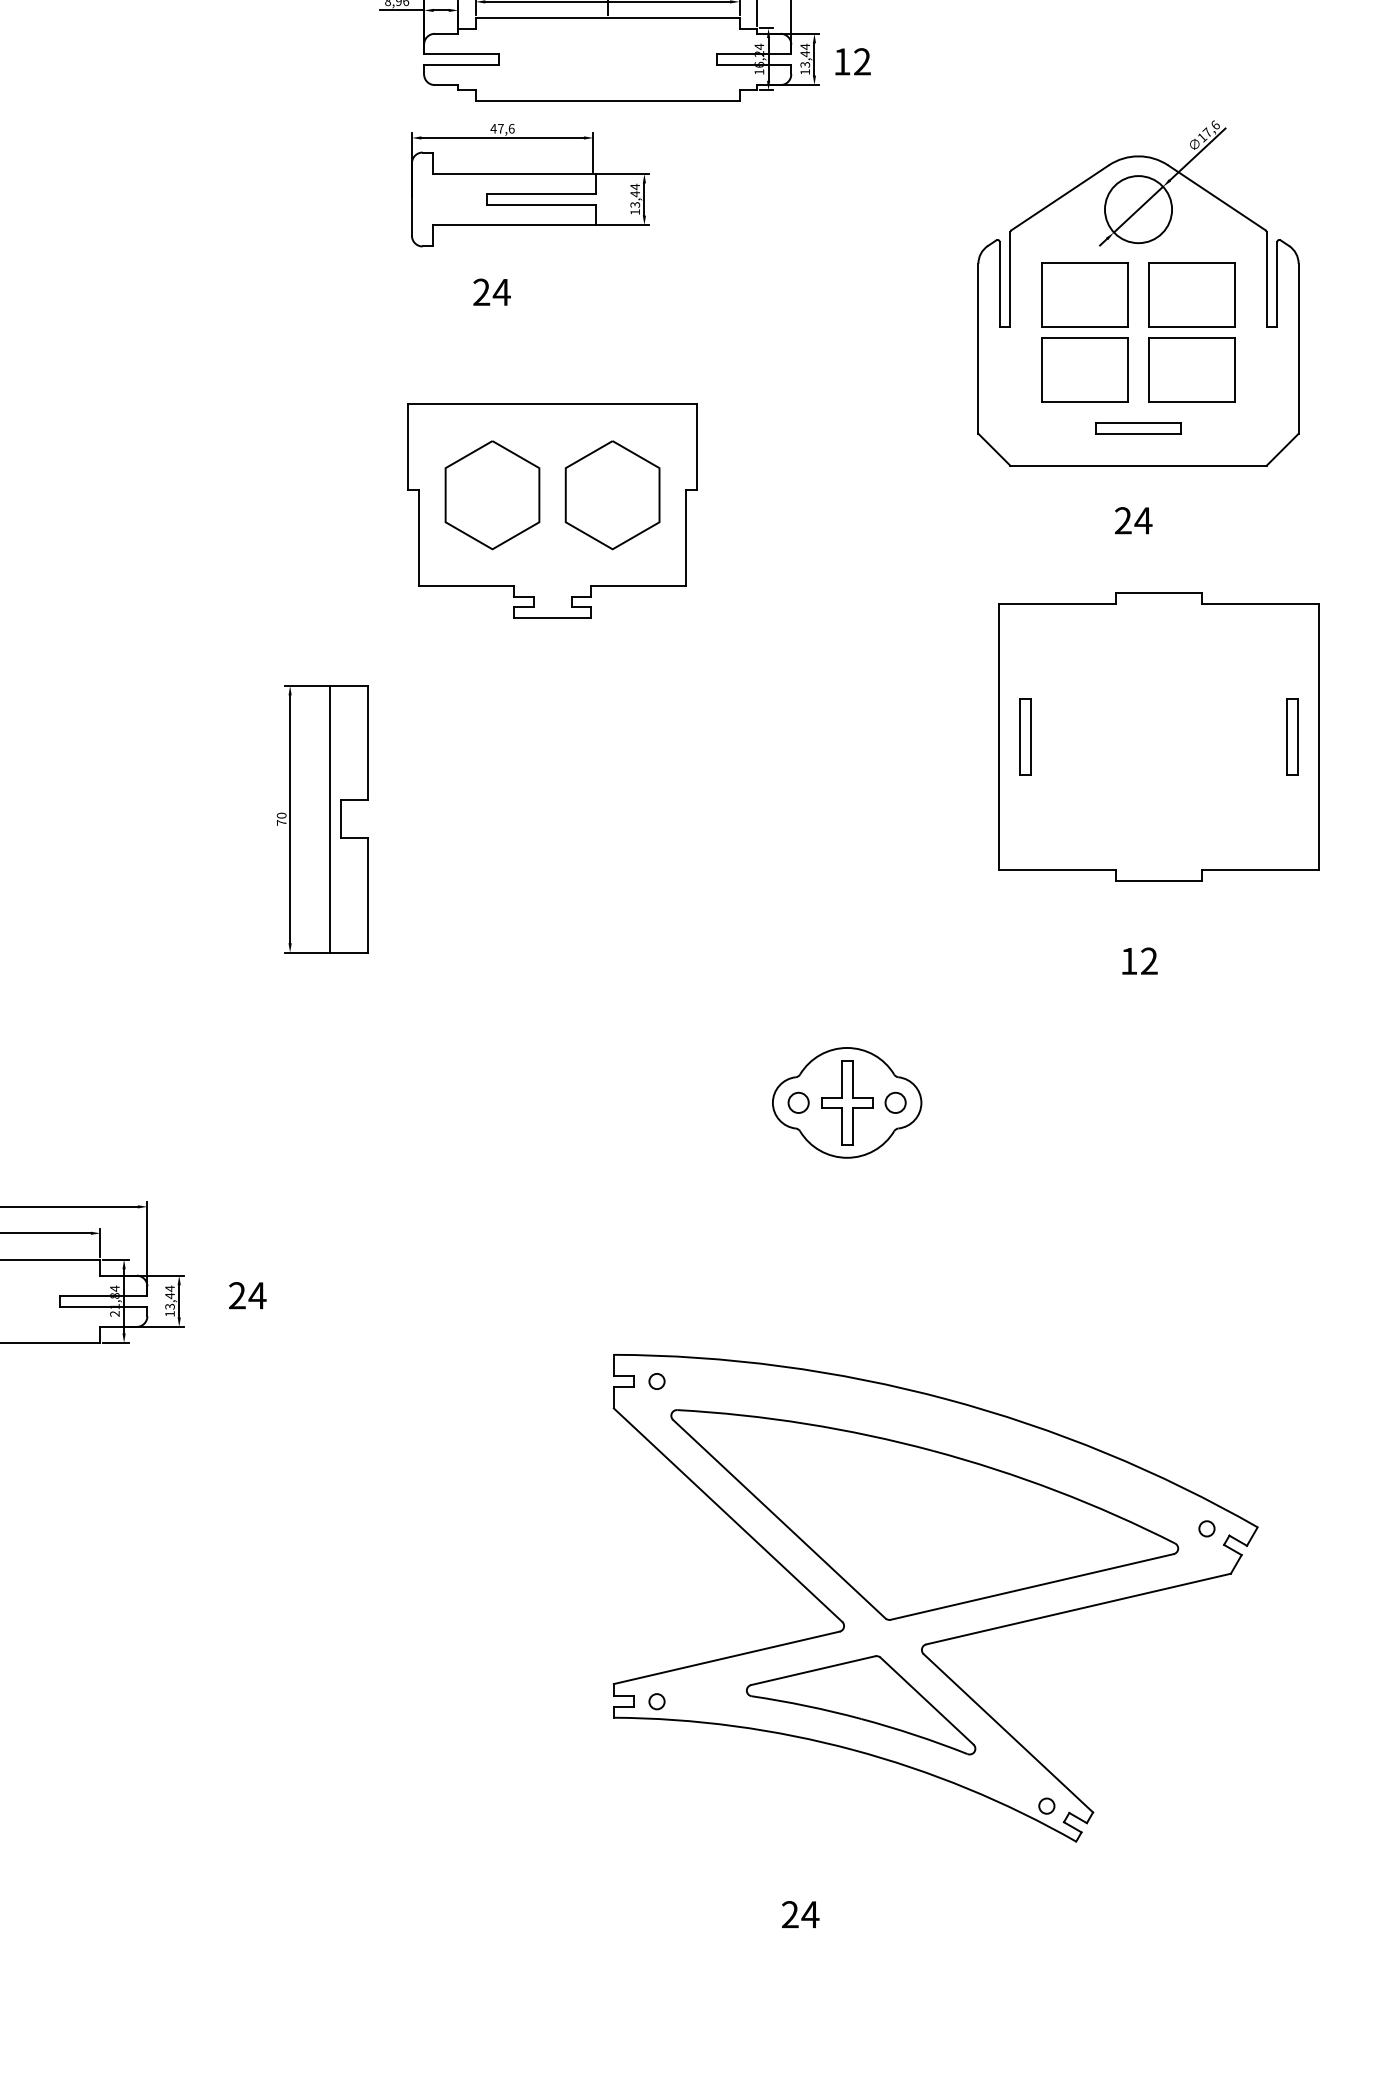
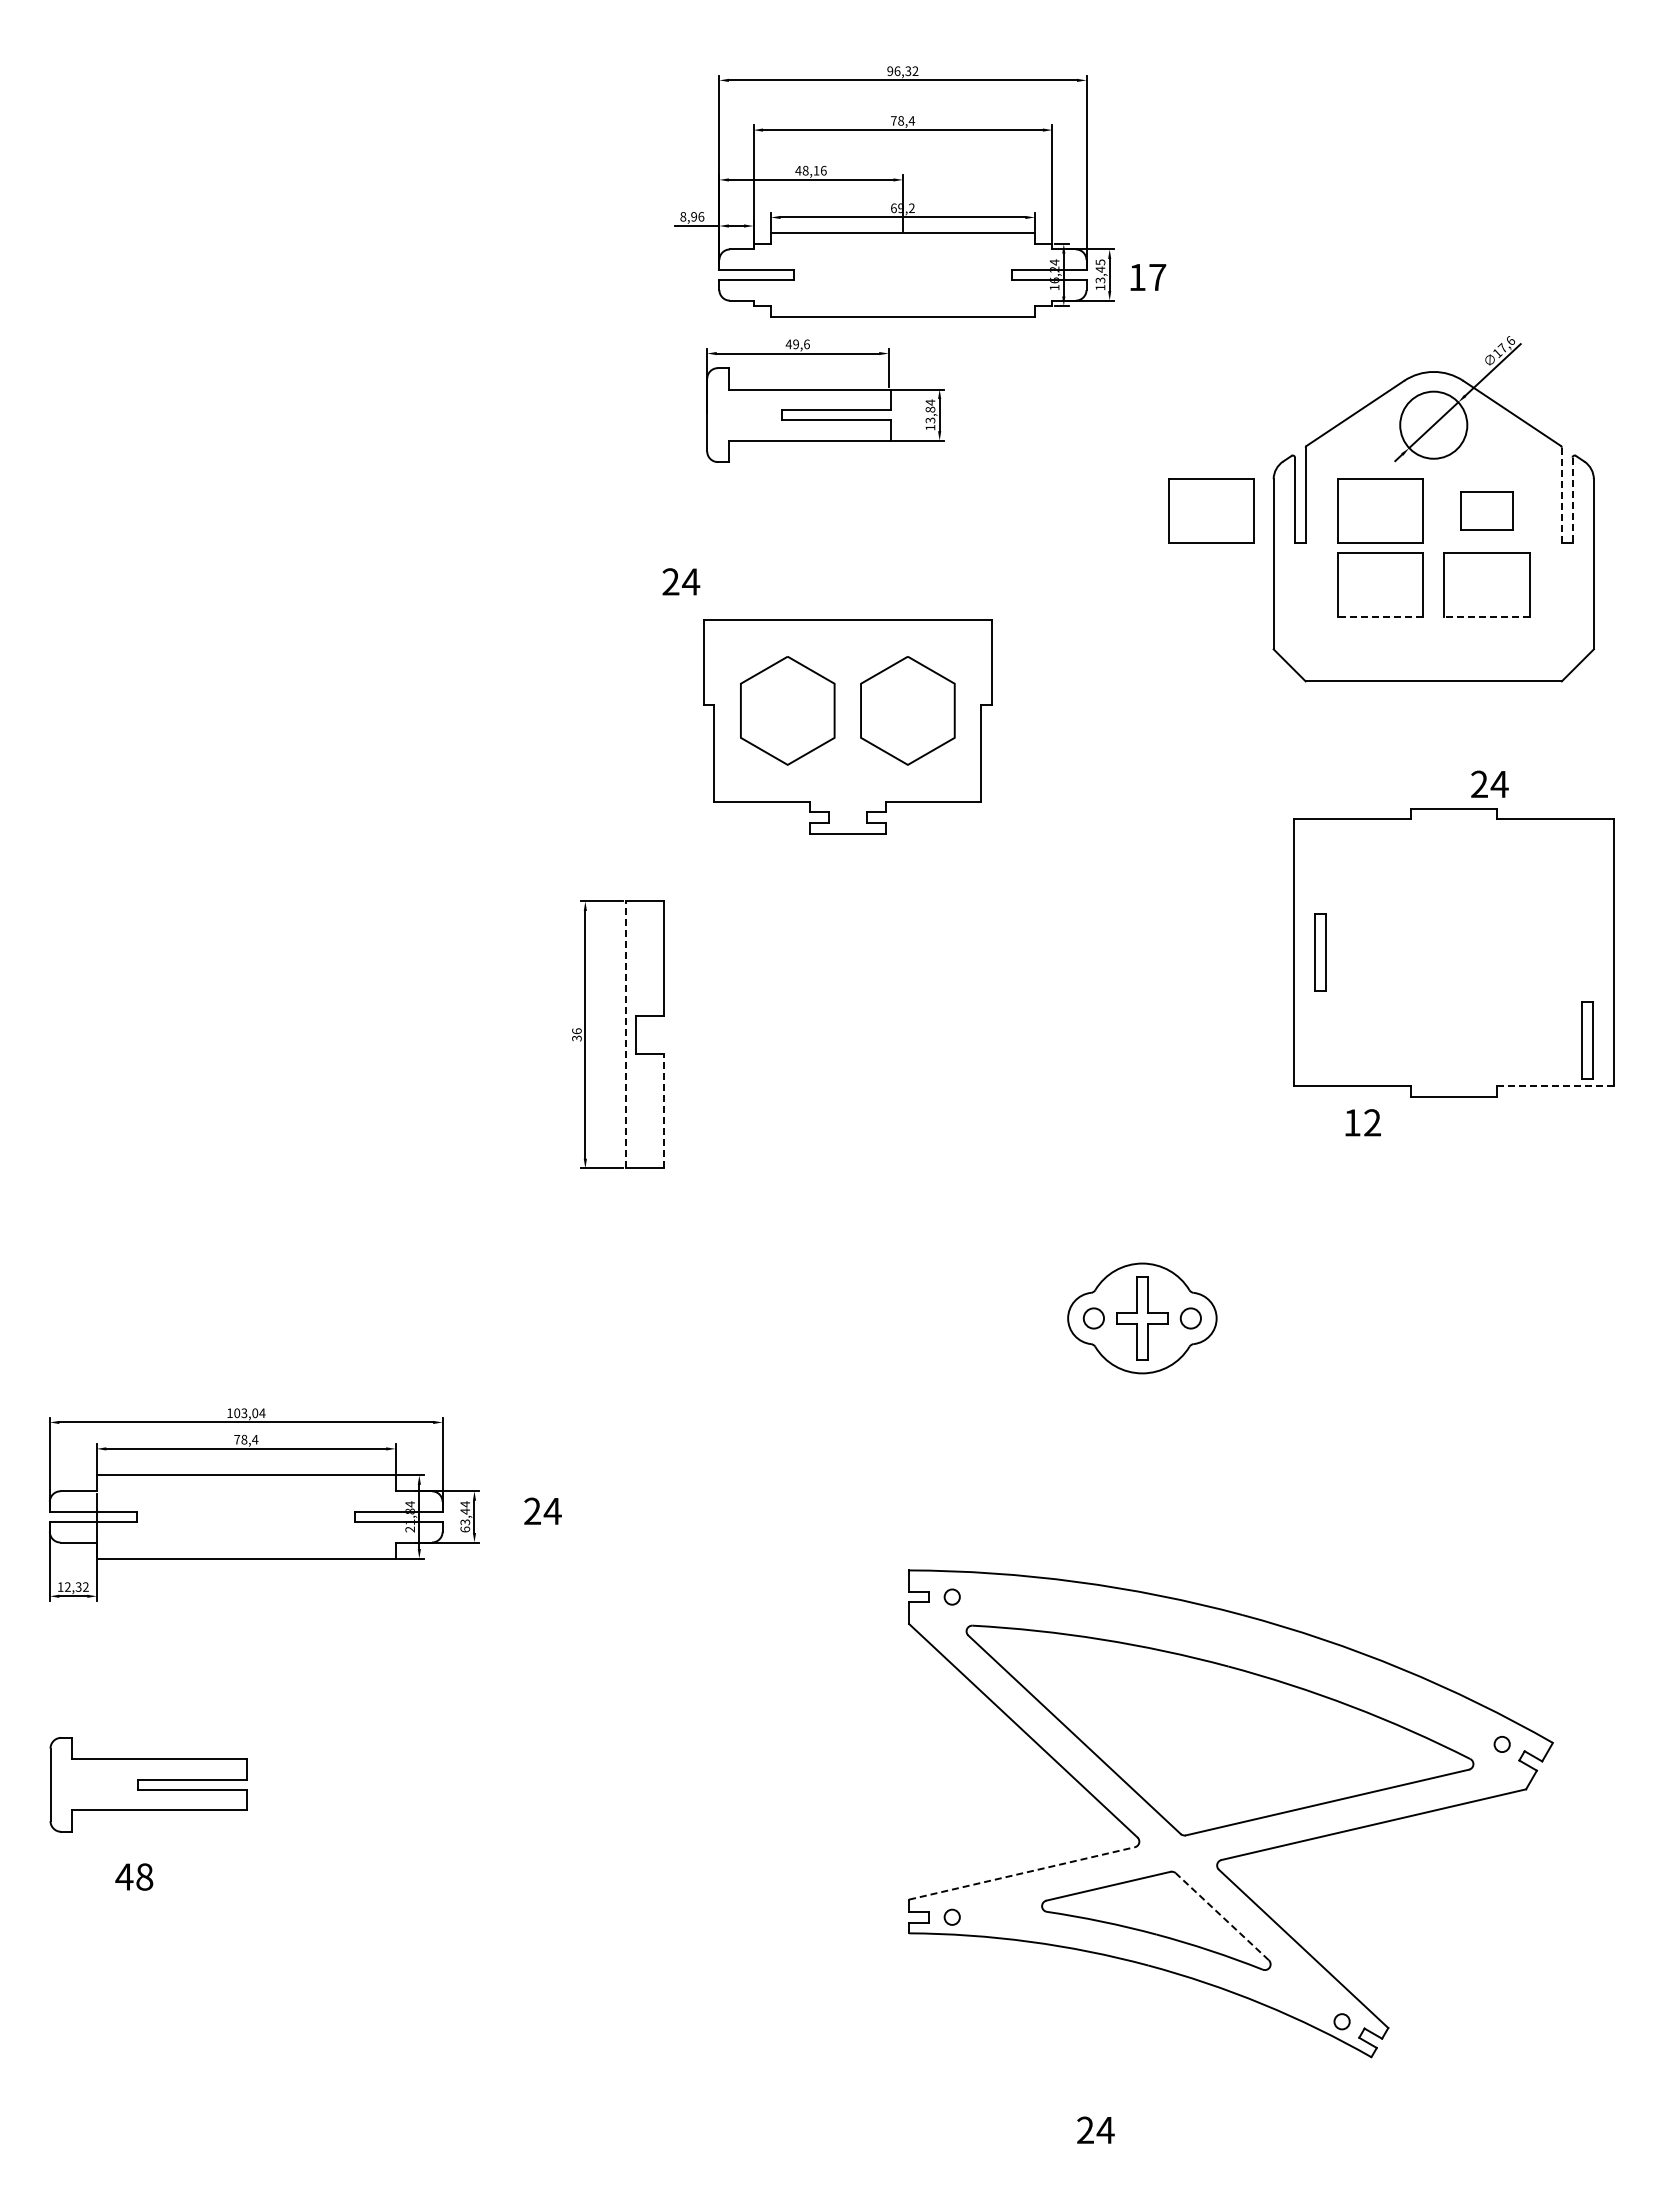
text: (805, 46) -> (1100, 262), 13,44 -> 13,45
text: (862, 60) -> (1157, 276), 12 -> 17
text: (500, 128) -> (795, 344), 47,6 -> 49,6
text: (635, 193) -> (930, 409), 13,44 -> 13,84
line: (1266, 279) -> (1561, 495), solid -> dashed
line: (1277, 284) -> (1572, 500), solid -> dashed
text: (492, 291) -> (681, 581), moved
part: (916, 294) -> (1211, 510), added
part: (1191, 294) -> (1486, 510), size x0.6
line: (1085, 401) -> (1380, 617), solid -> dashed
line: (1192, 401) -> (1487, 617), solid -> dashed
part: (1138, 427) -> (1433, 643), removed
text: (1133, 519) -> (1489, 783), moved
part: (1292, 736) -> (1587, 1040), moved
text: (281, 818) -> (576, 1034), 70 -> 36
line: (330, 818) -> (625, 1034), solid -> dashed
line: (1260, 870) -> (1555, 1086), solid -> dashed
line: (368, 894) -> (663, 1110), solid -> dashed
text: (1139, 960) -> (1362, 1122), moved
text: (170, 1313) -> (465, 1529), 13,44 -> 63,44
line: (727, 1657) -> (1022, 1873), solid -> dashed
line: (927, 1700) -> (1222, 1916), solid -> dashed

